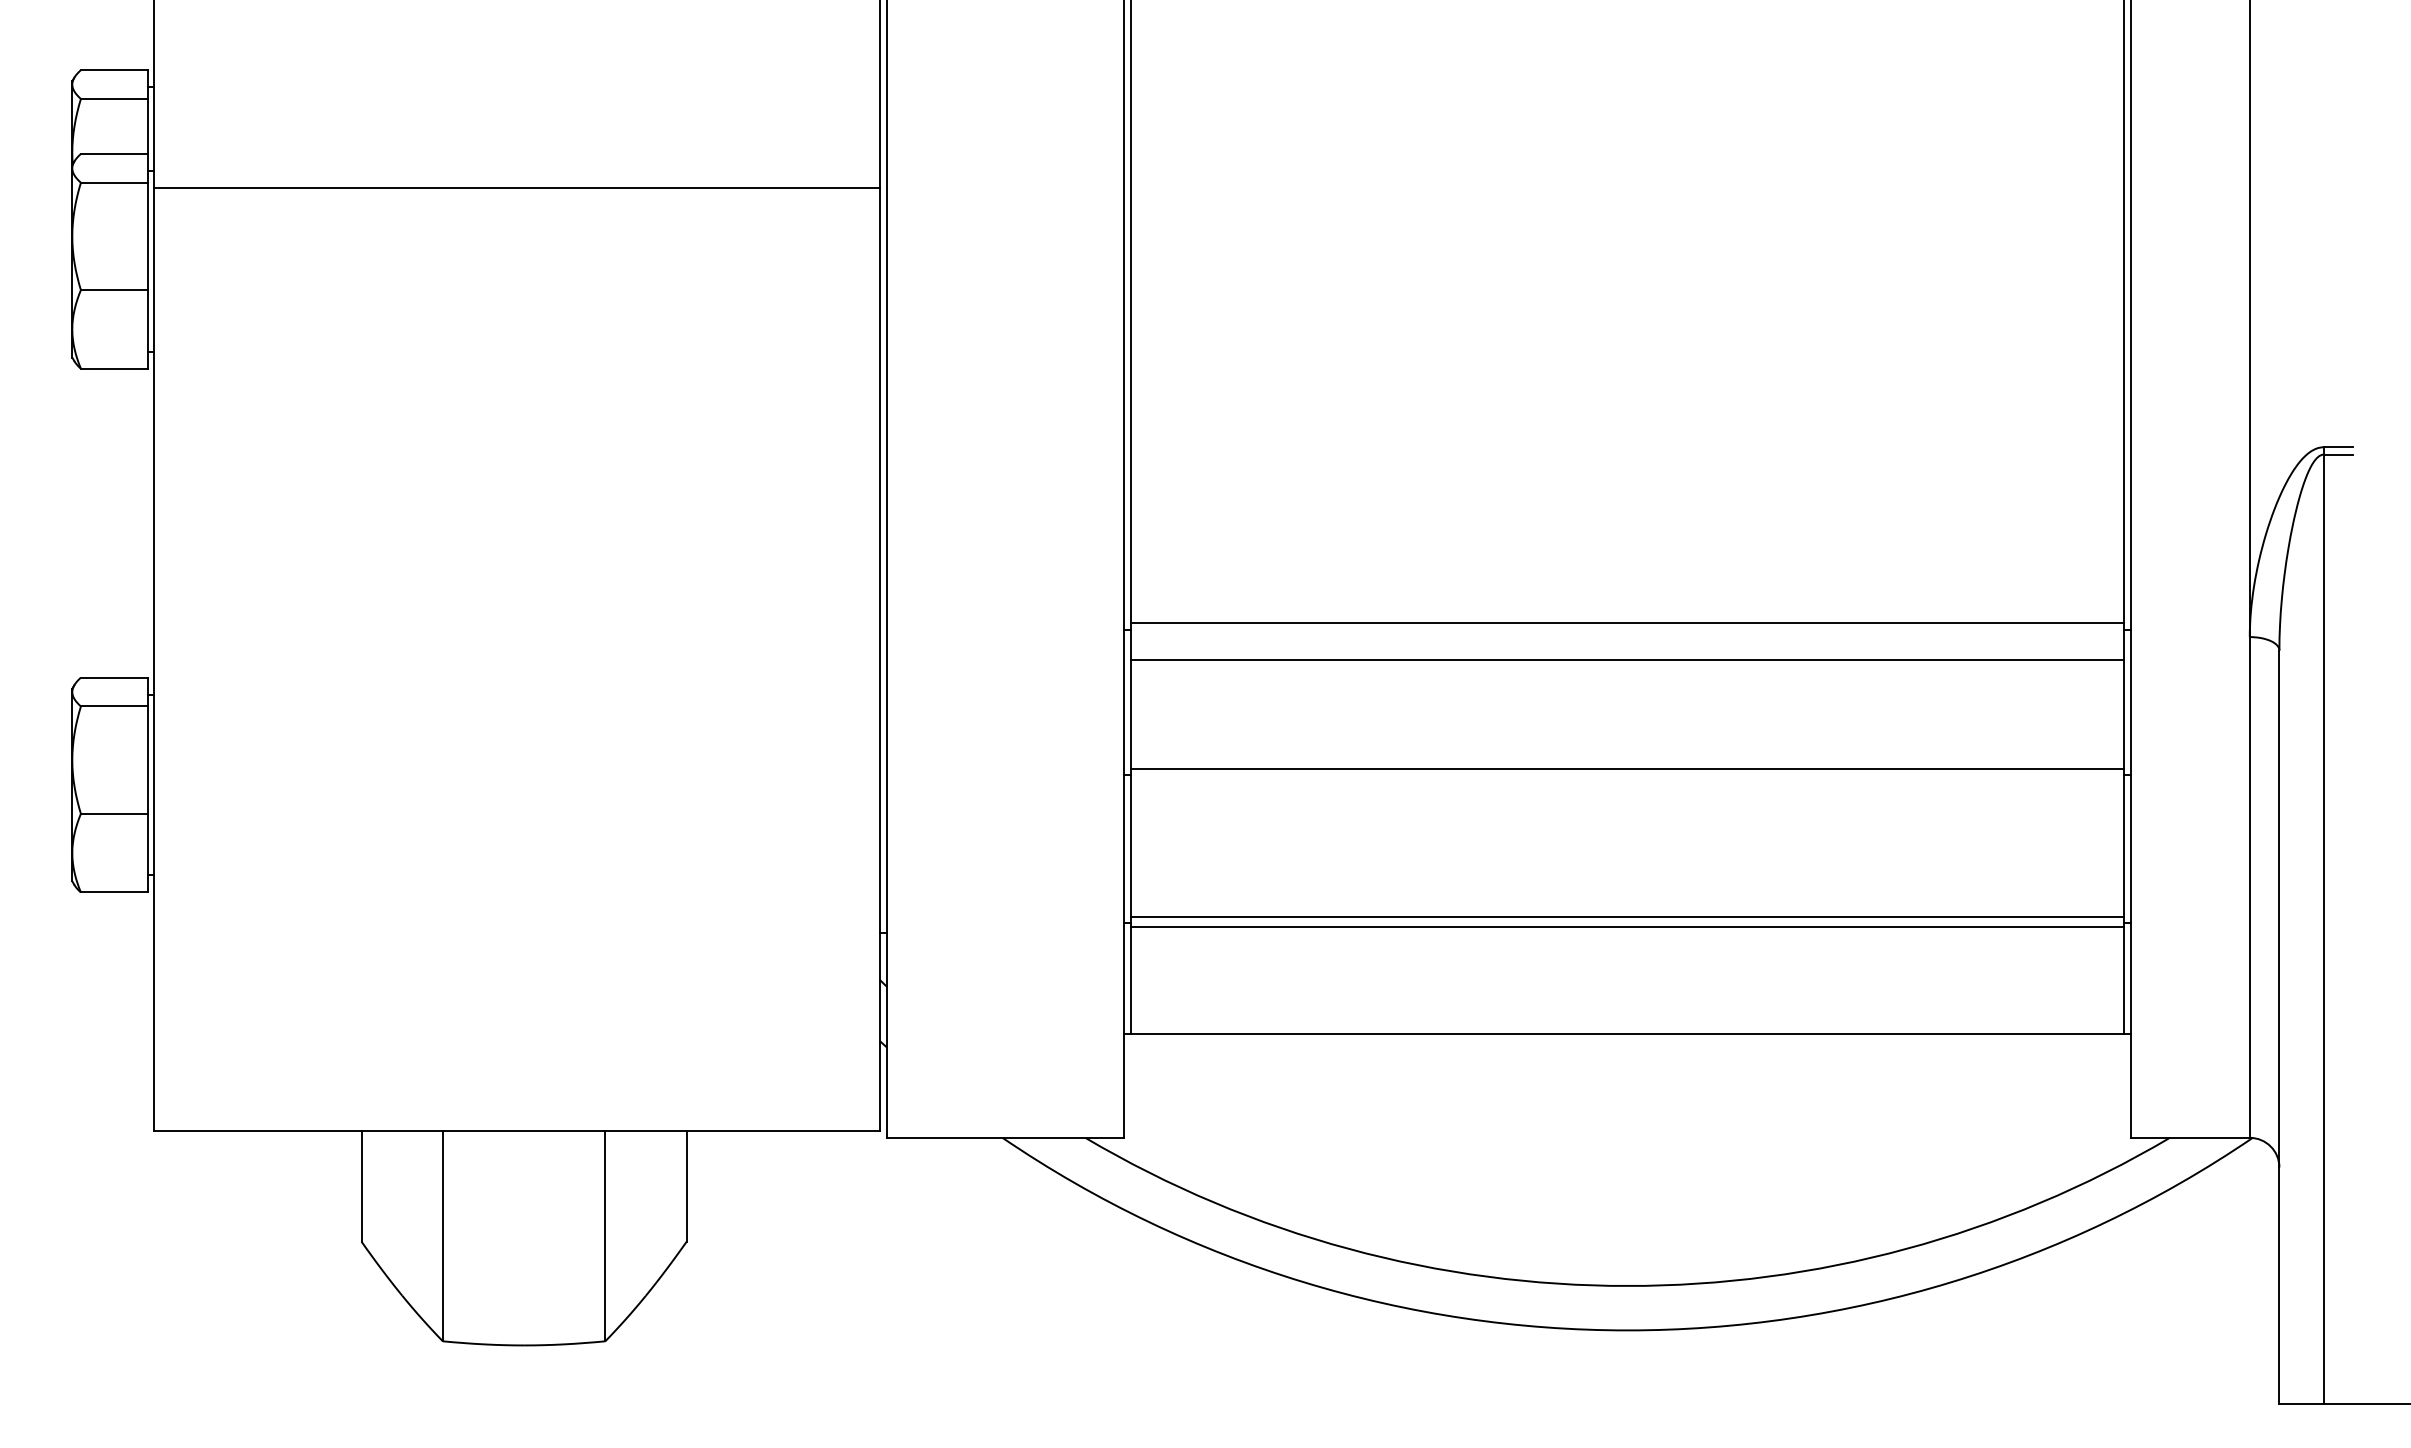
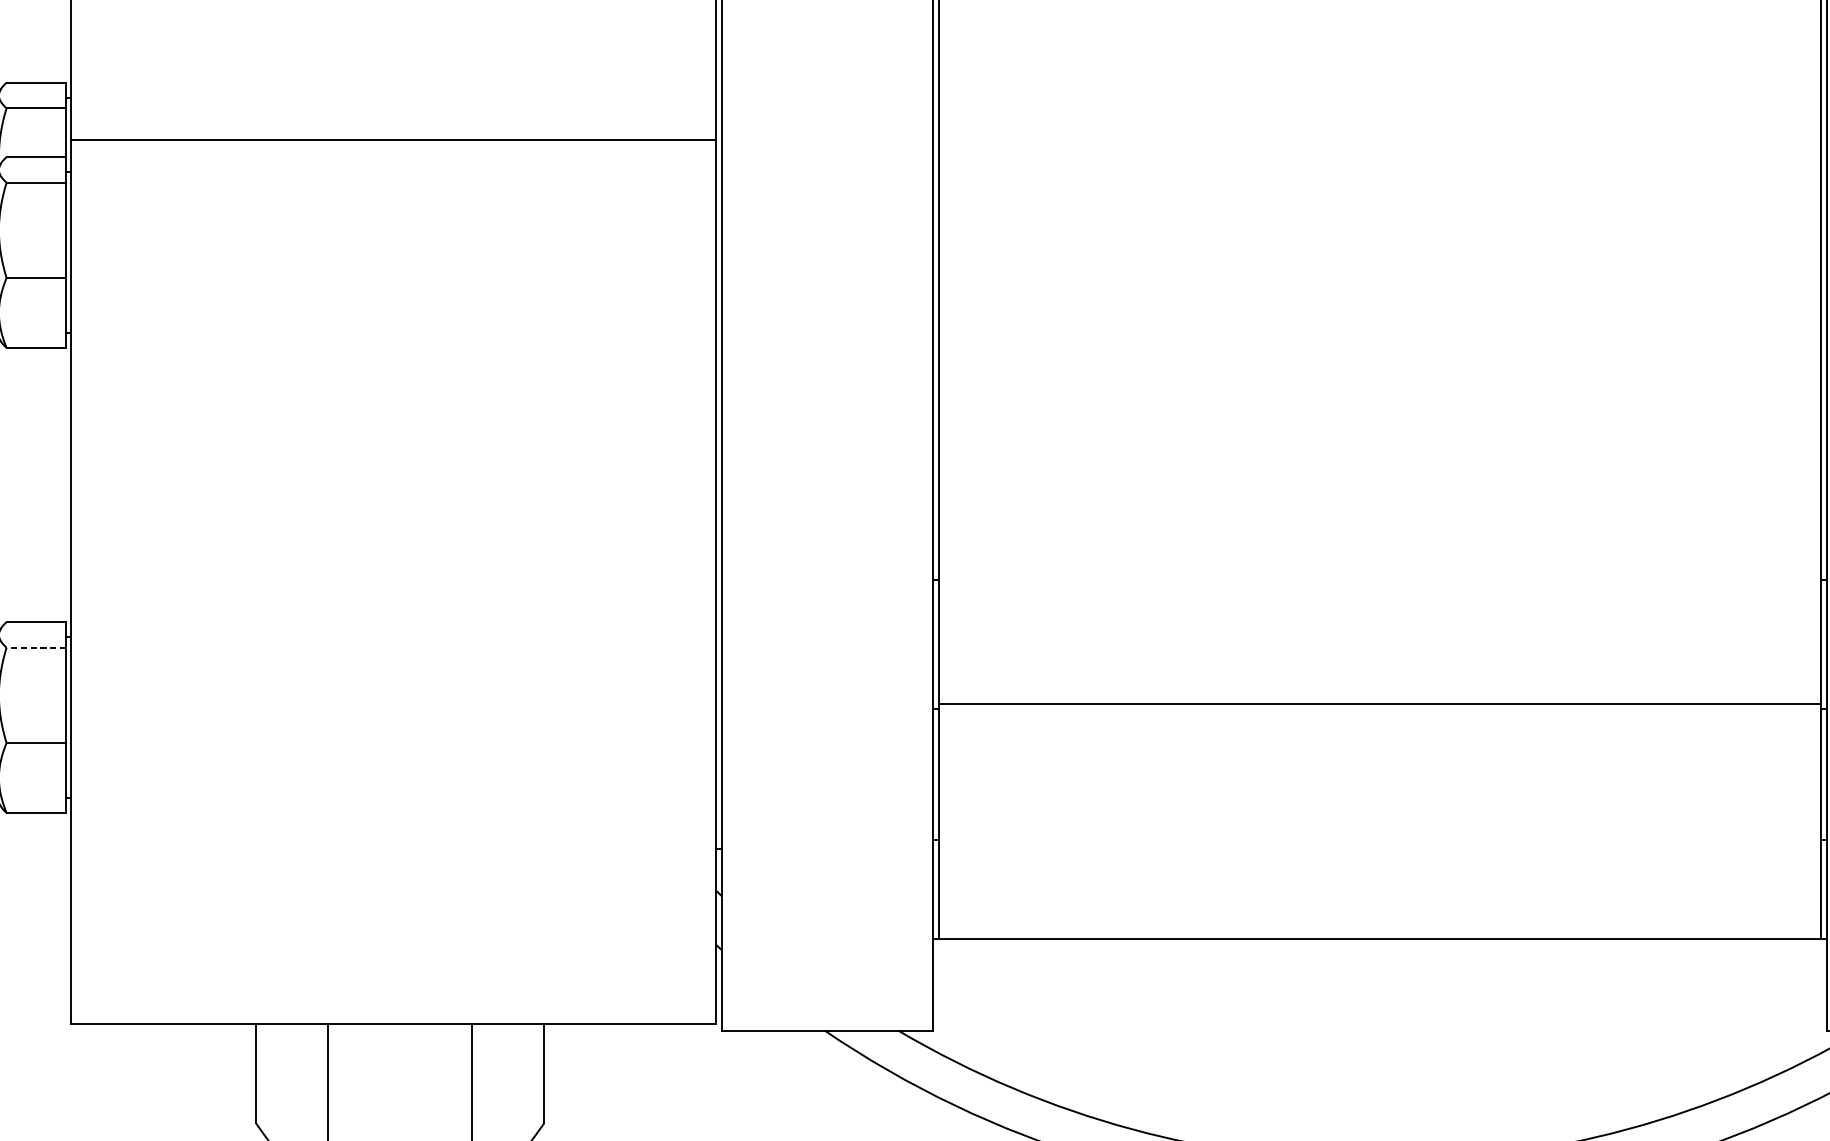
line: (516, 188) -> (393, 140), moved
line: (1627, 622) -> (1379, 573), removed
line: (1627, 659) -> (1379, 606), removed
line: (113, 706) -> (35, 647), solid -> dashed
line: (1627, 917) -> (1379, 835), removed
line: (1627, 927) -> (1379, 843), removed

